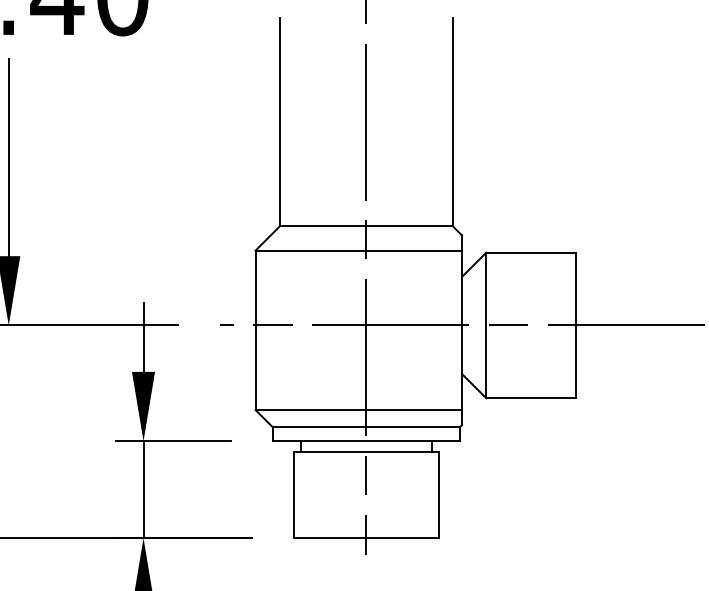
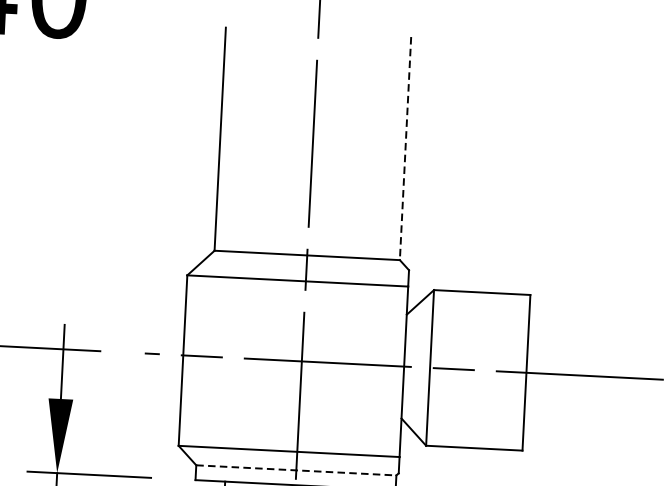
line: (452, 122) -> (405, 148), solid -> dashed
line: (366, 427) -> (296, 470), solid -> dashed

